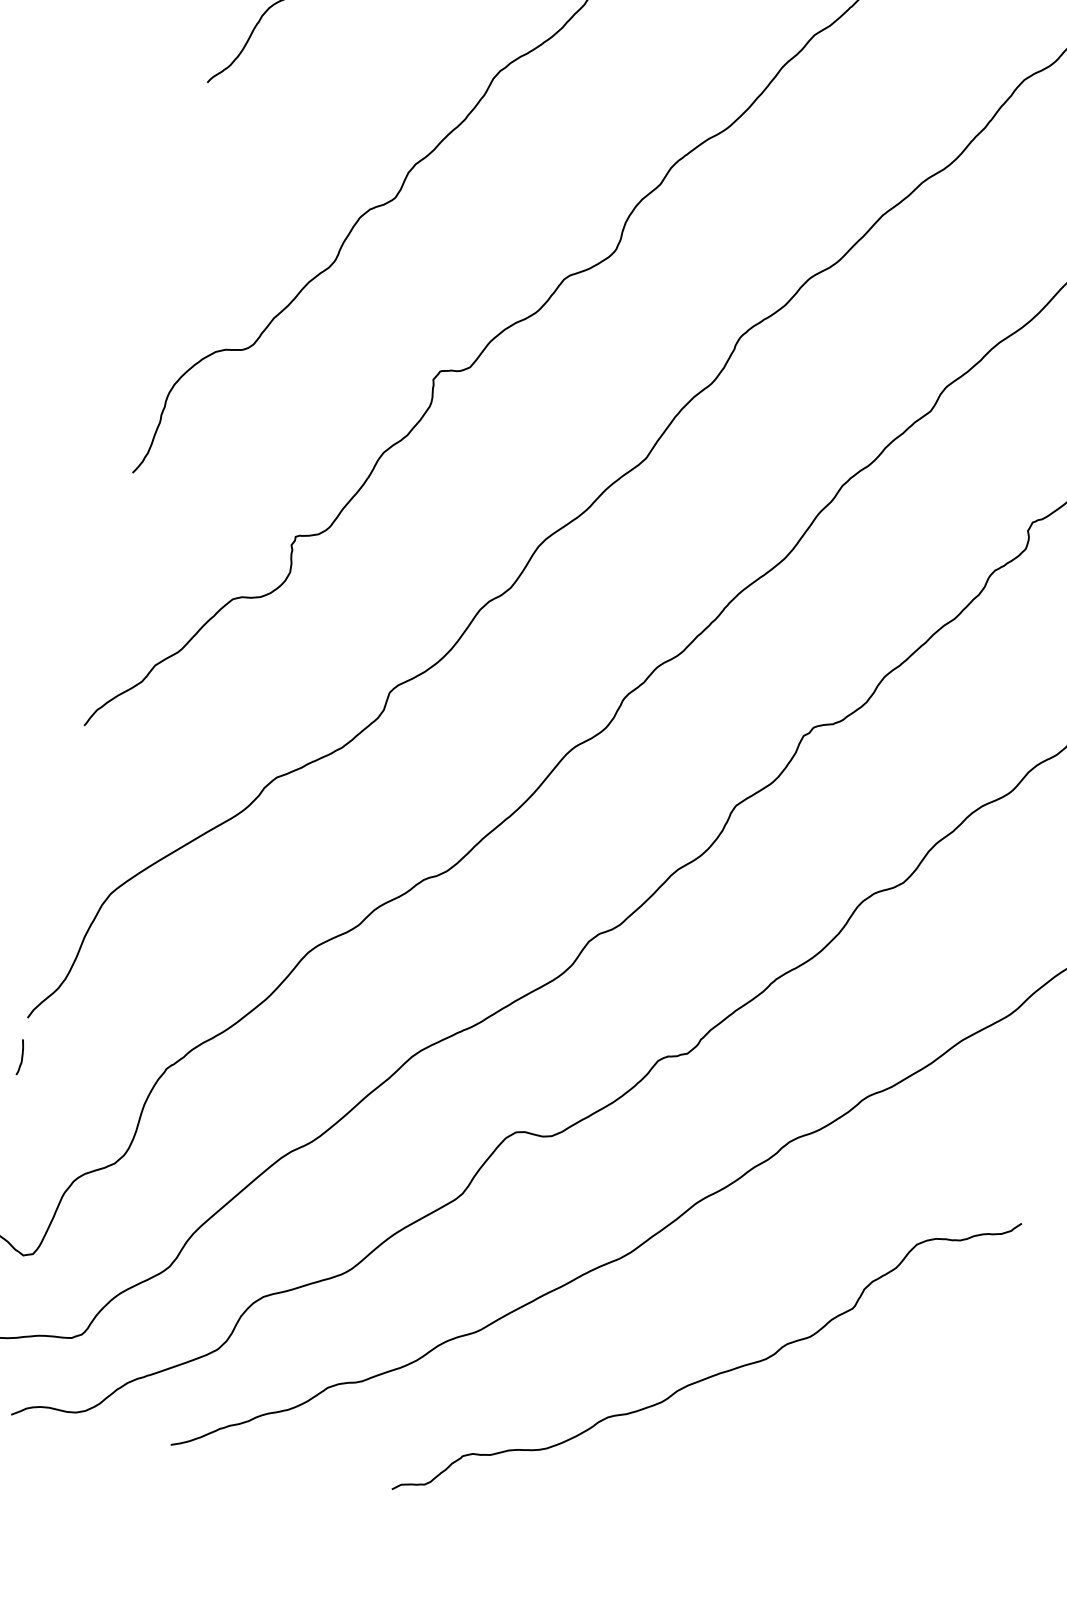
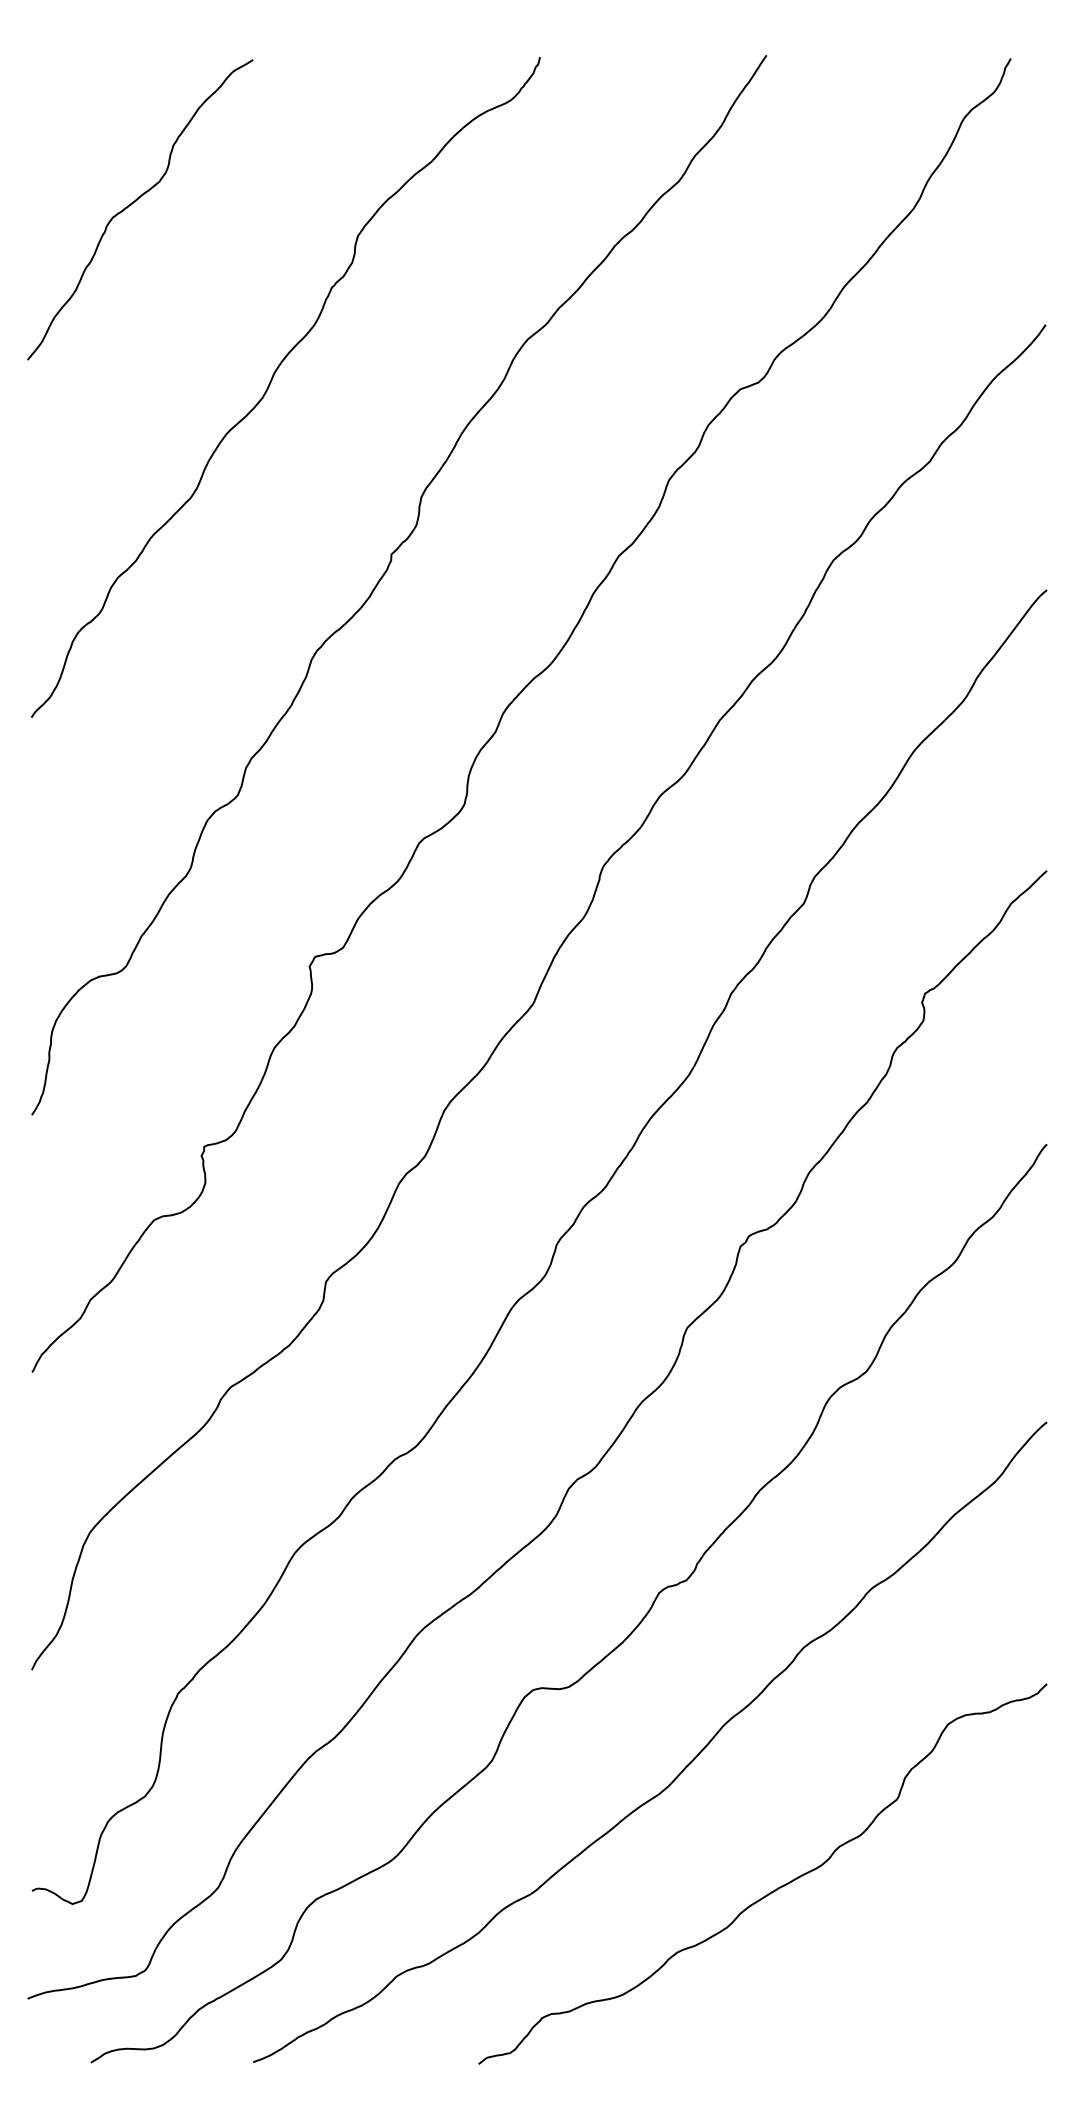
curve: (21, 1057) -> (33, 1710), removed

